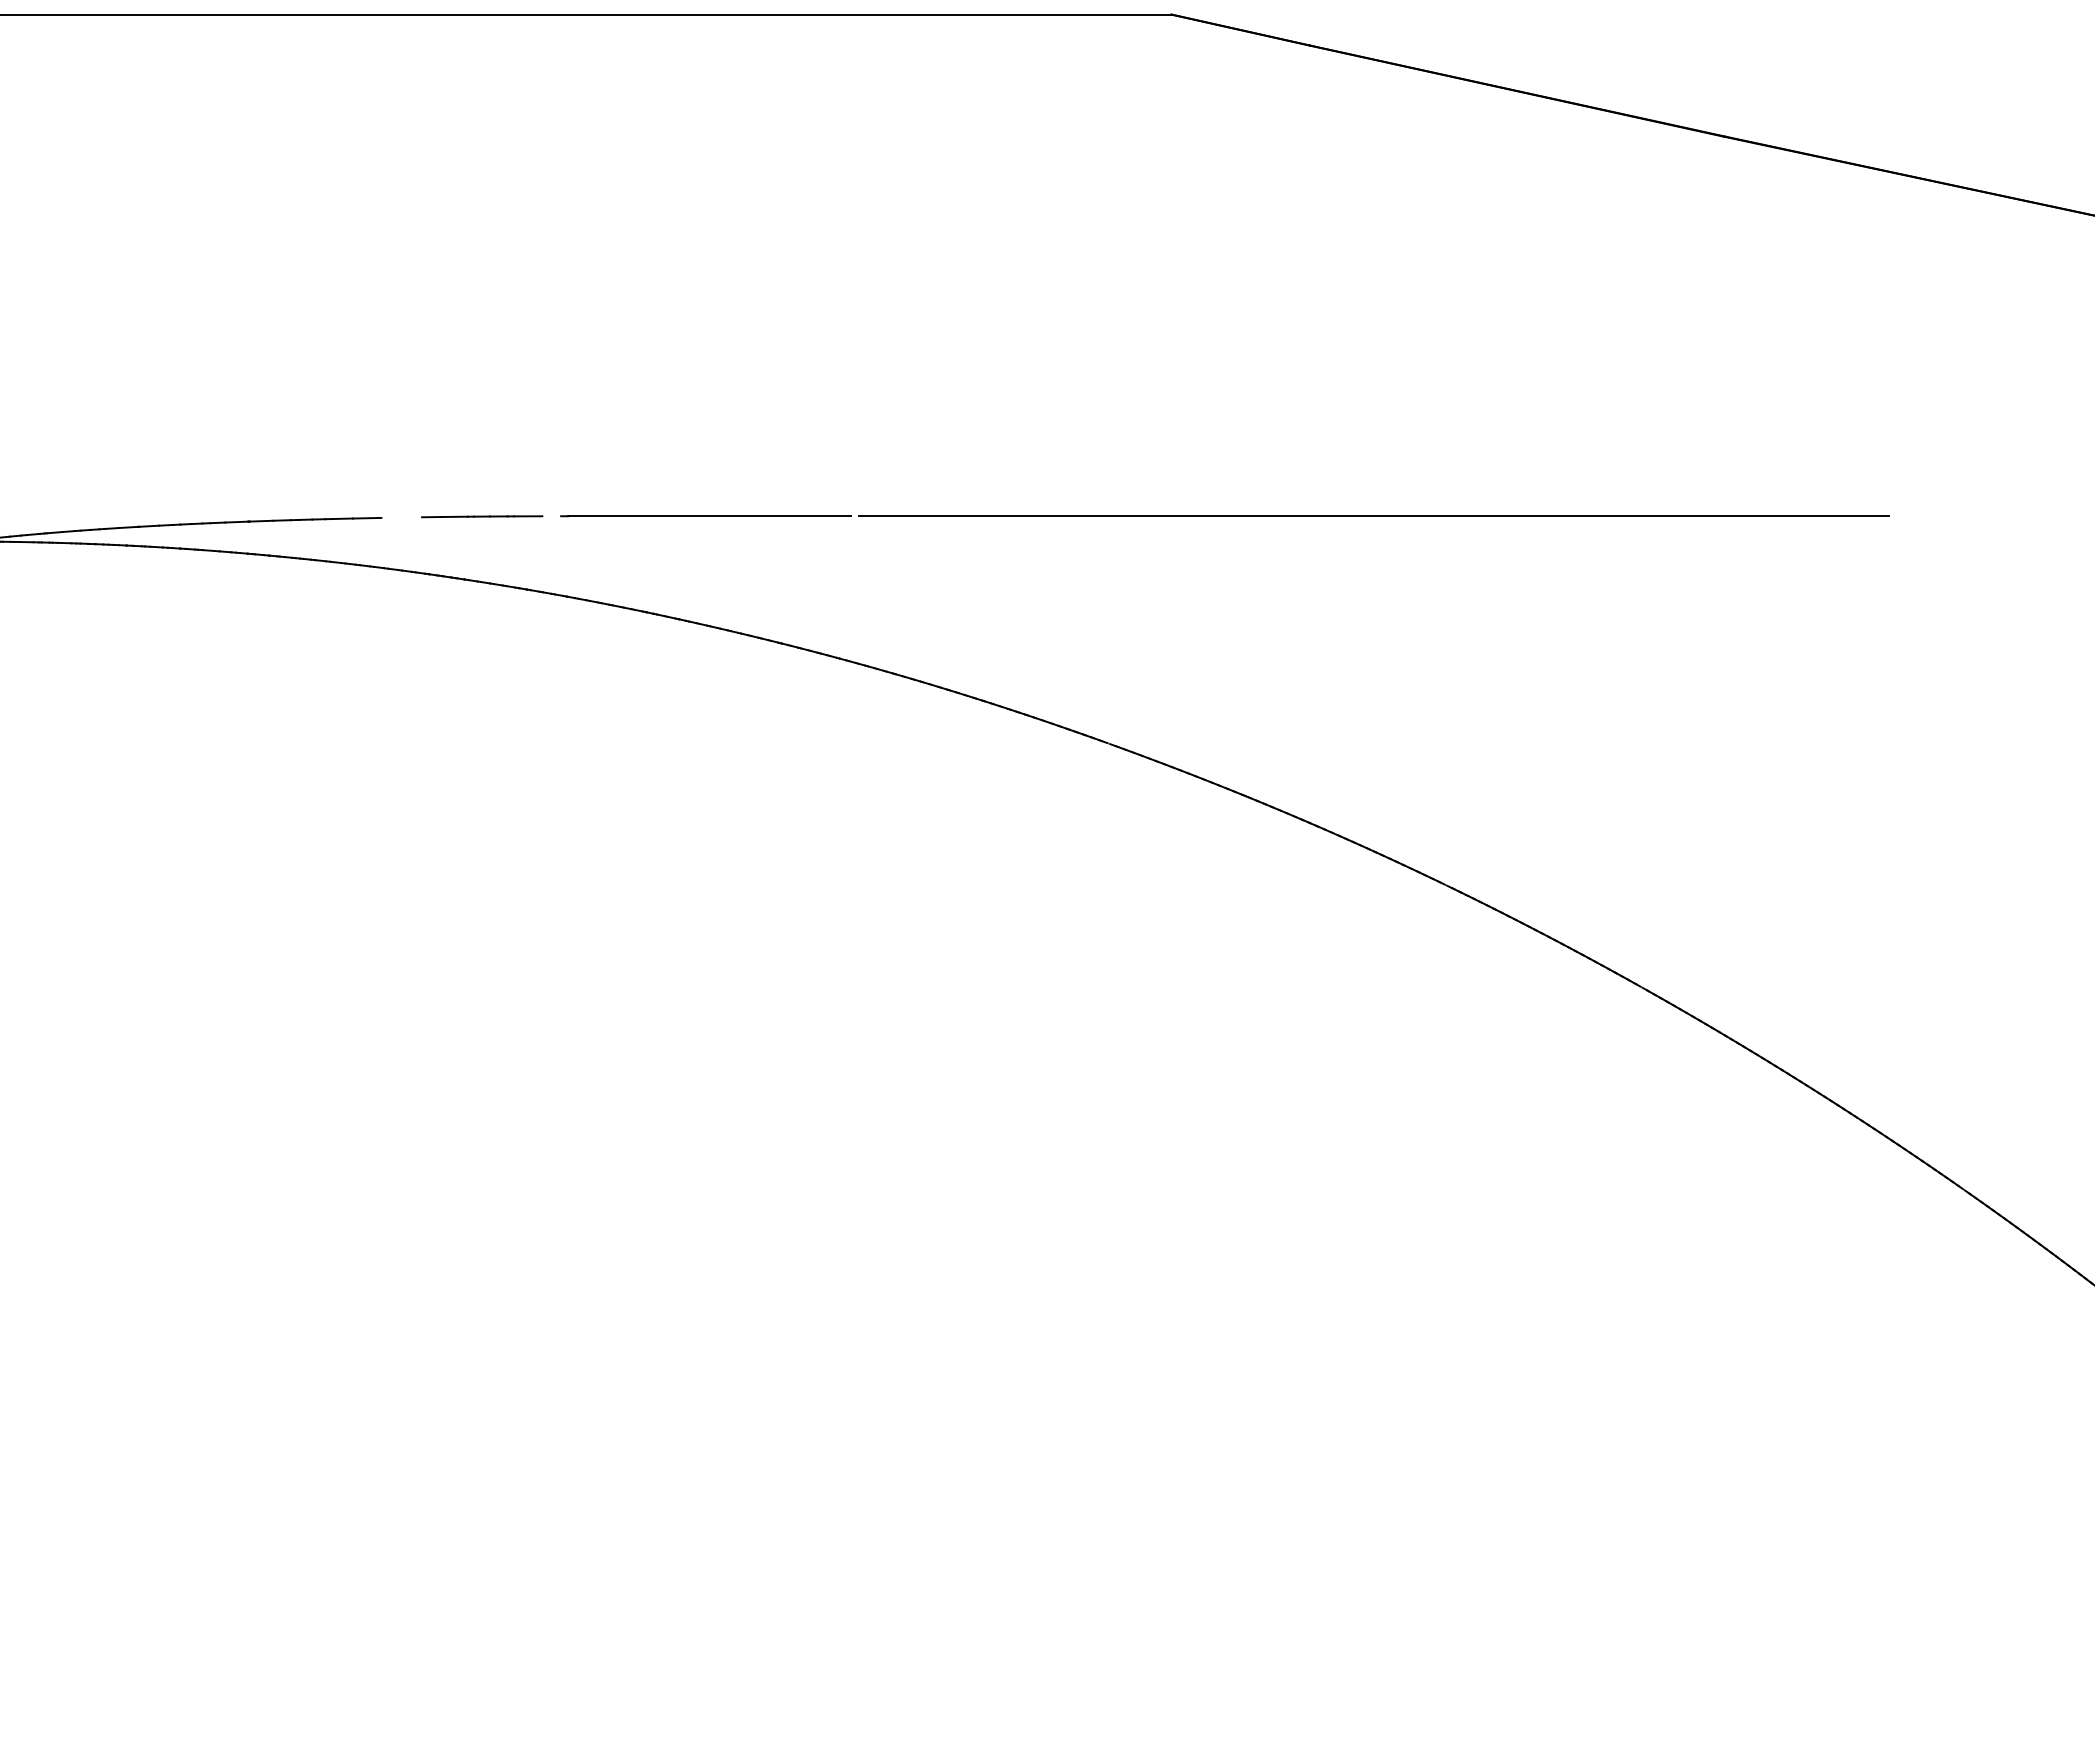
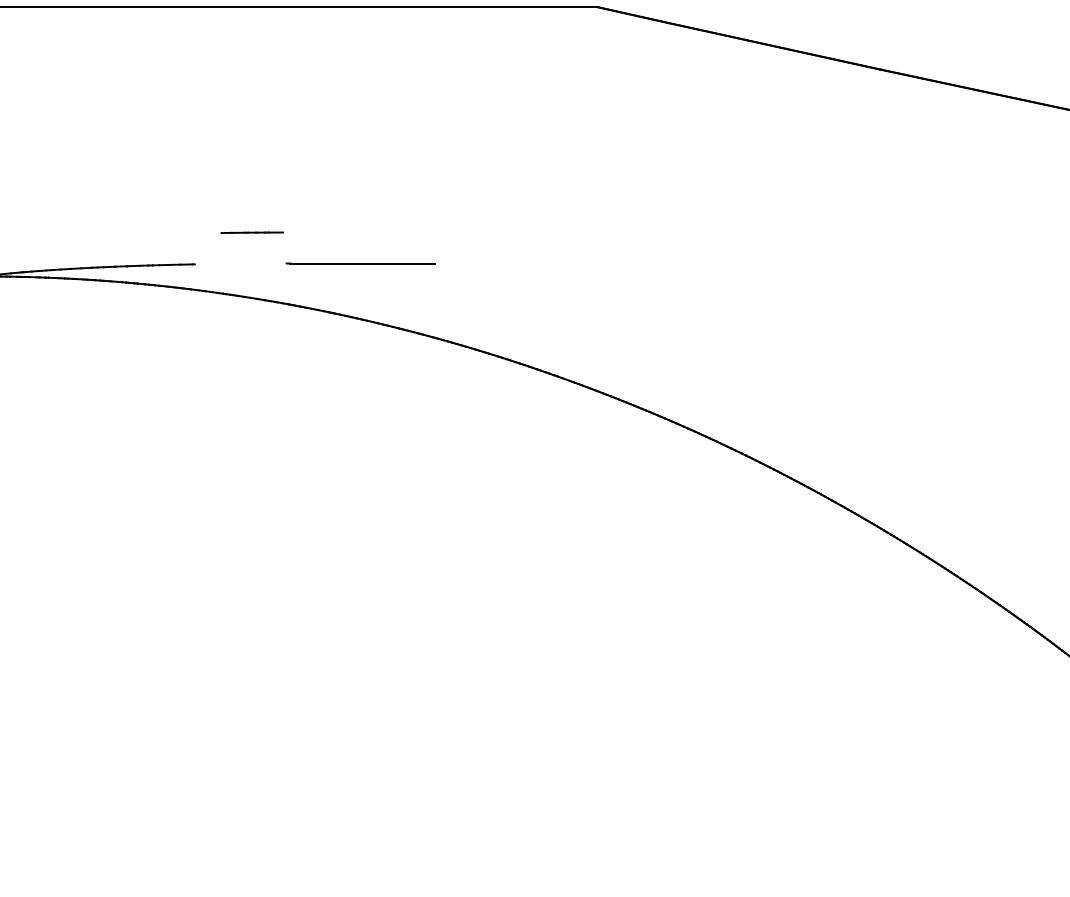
line: (480, 516) -> (251, 232), moved
line: (1373, 516) -> (701, 263), removed

